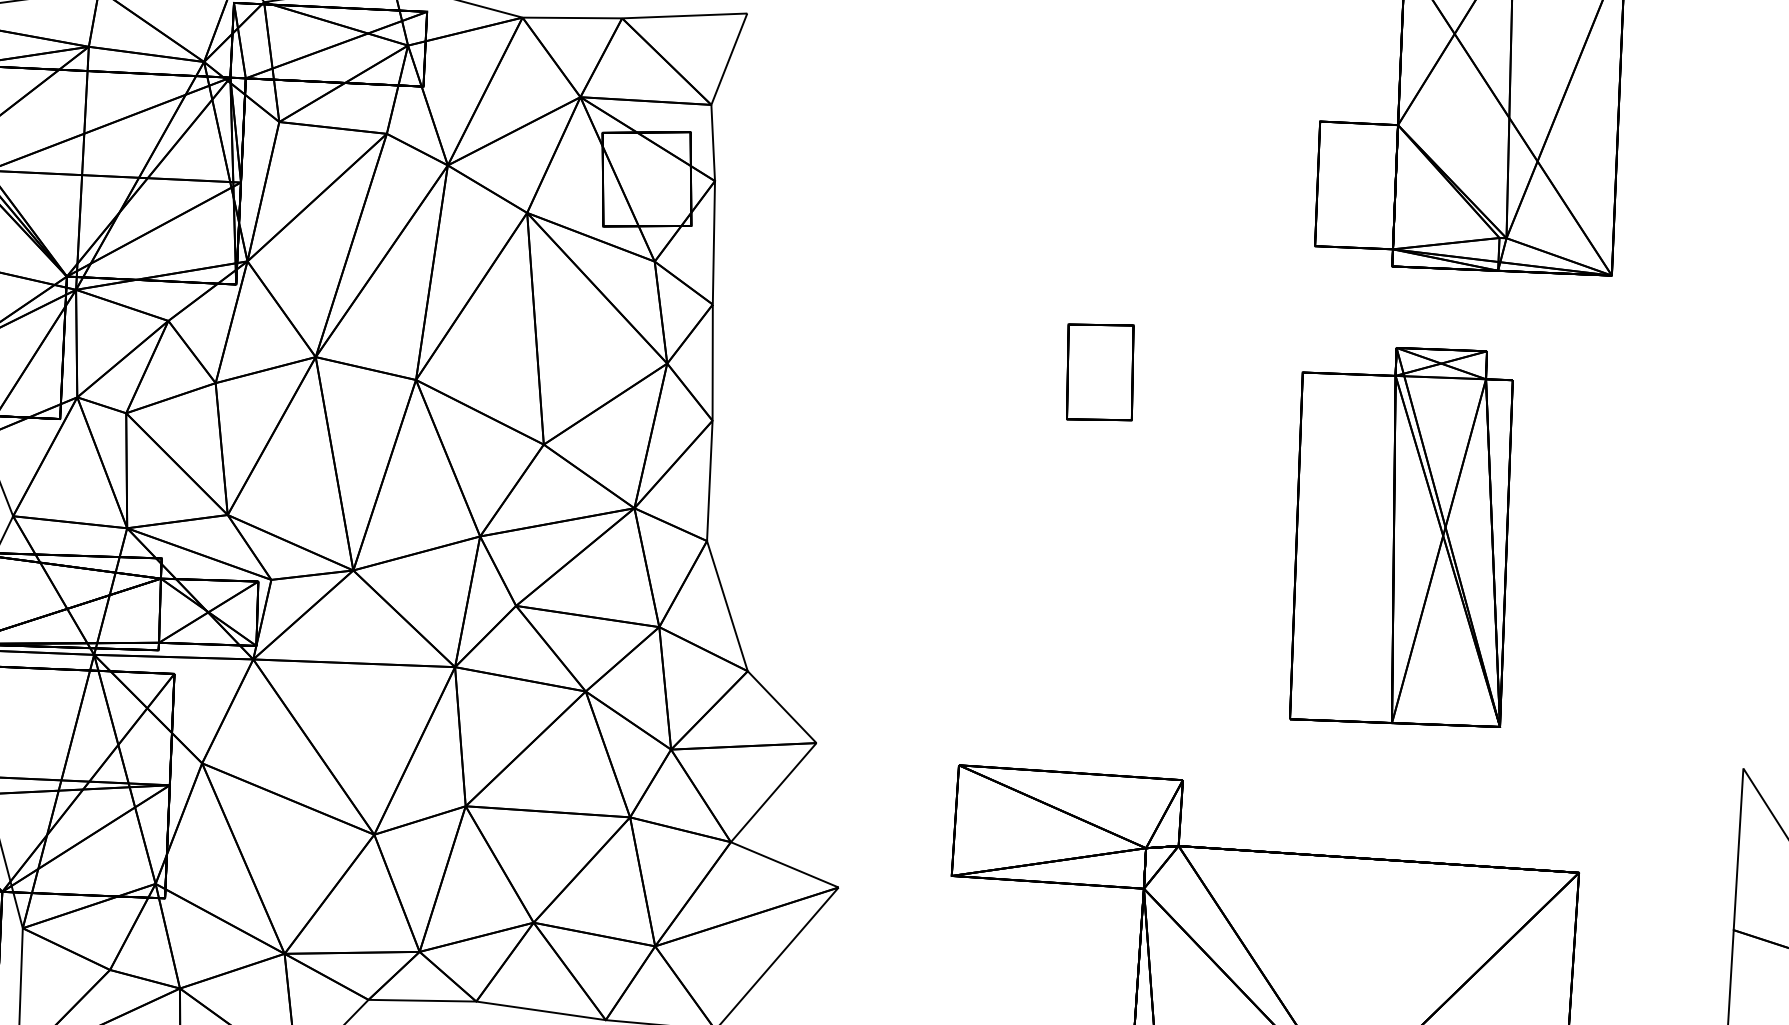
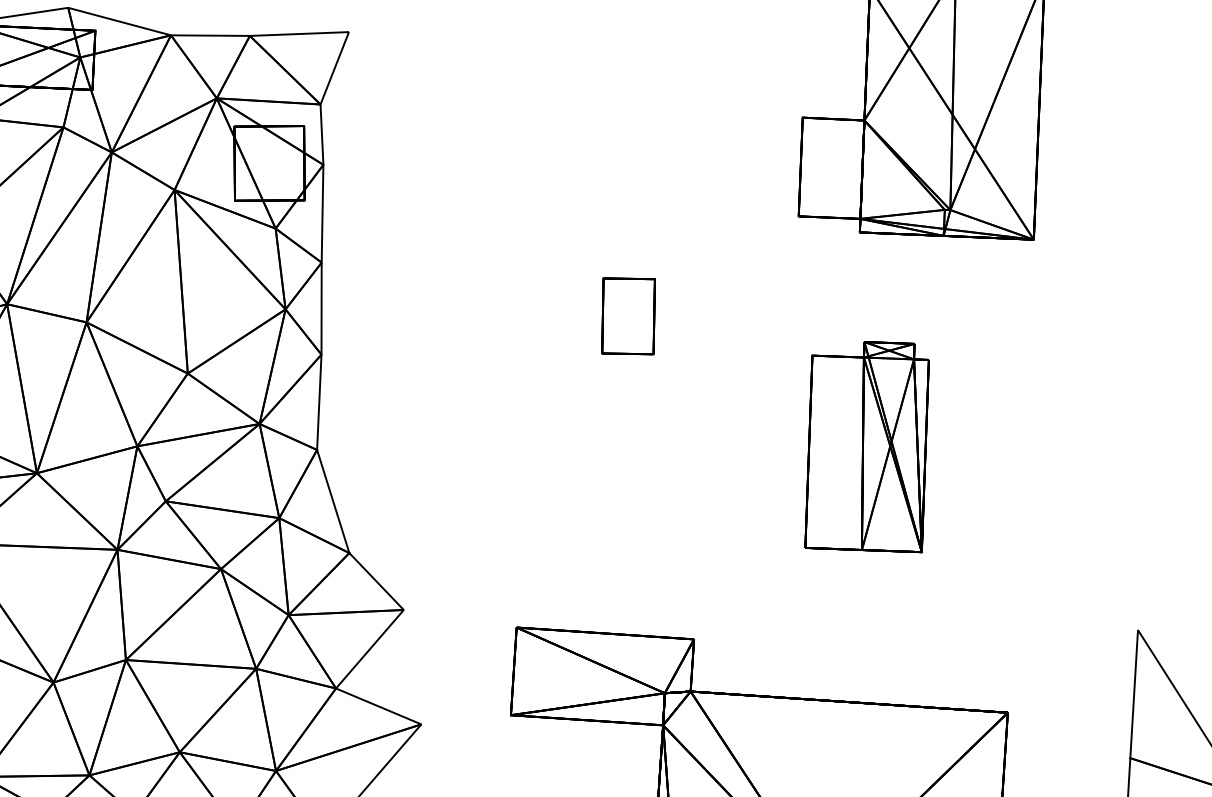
part: (1401, 537) -> (867, 447), size x0.7

